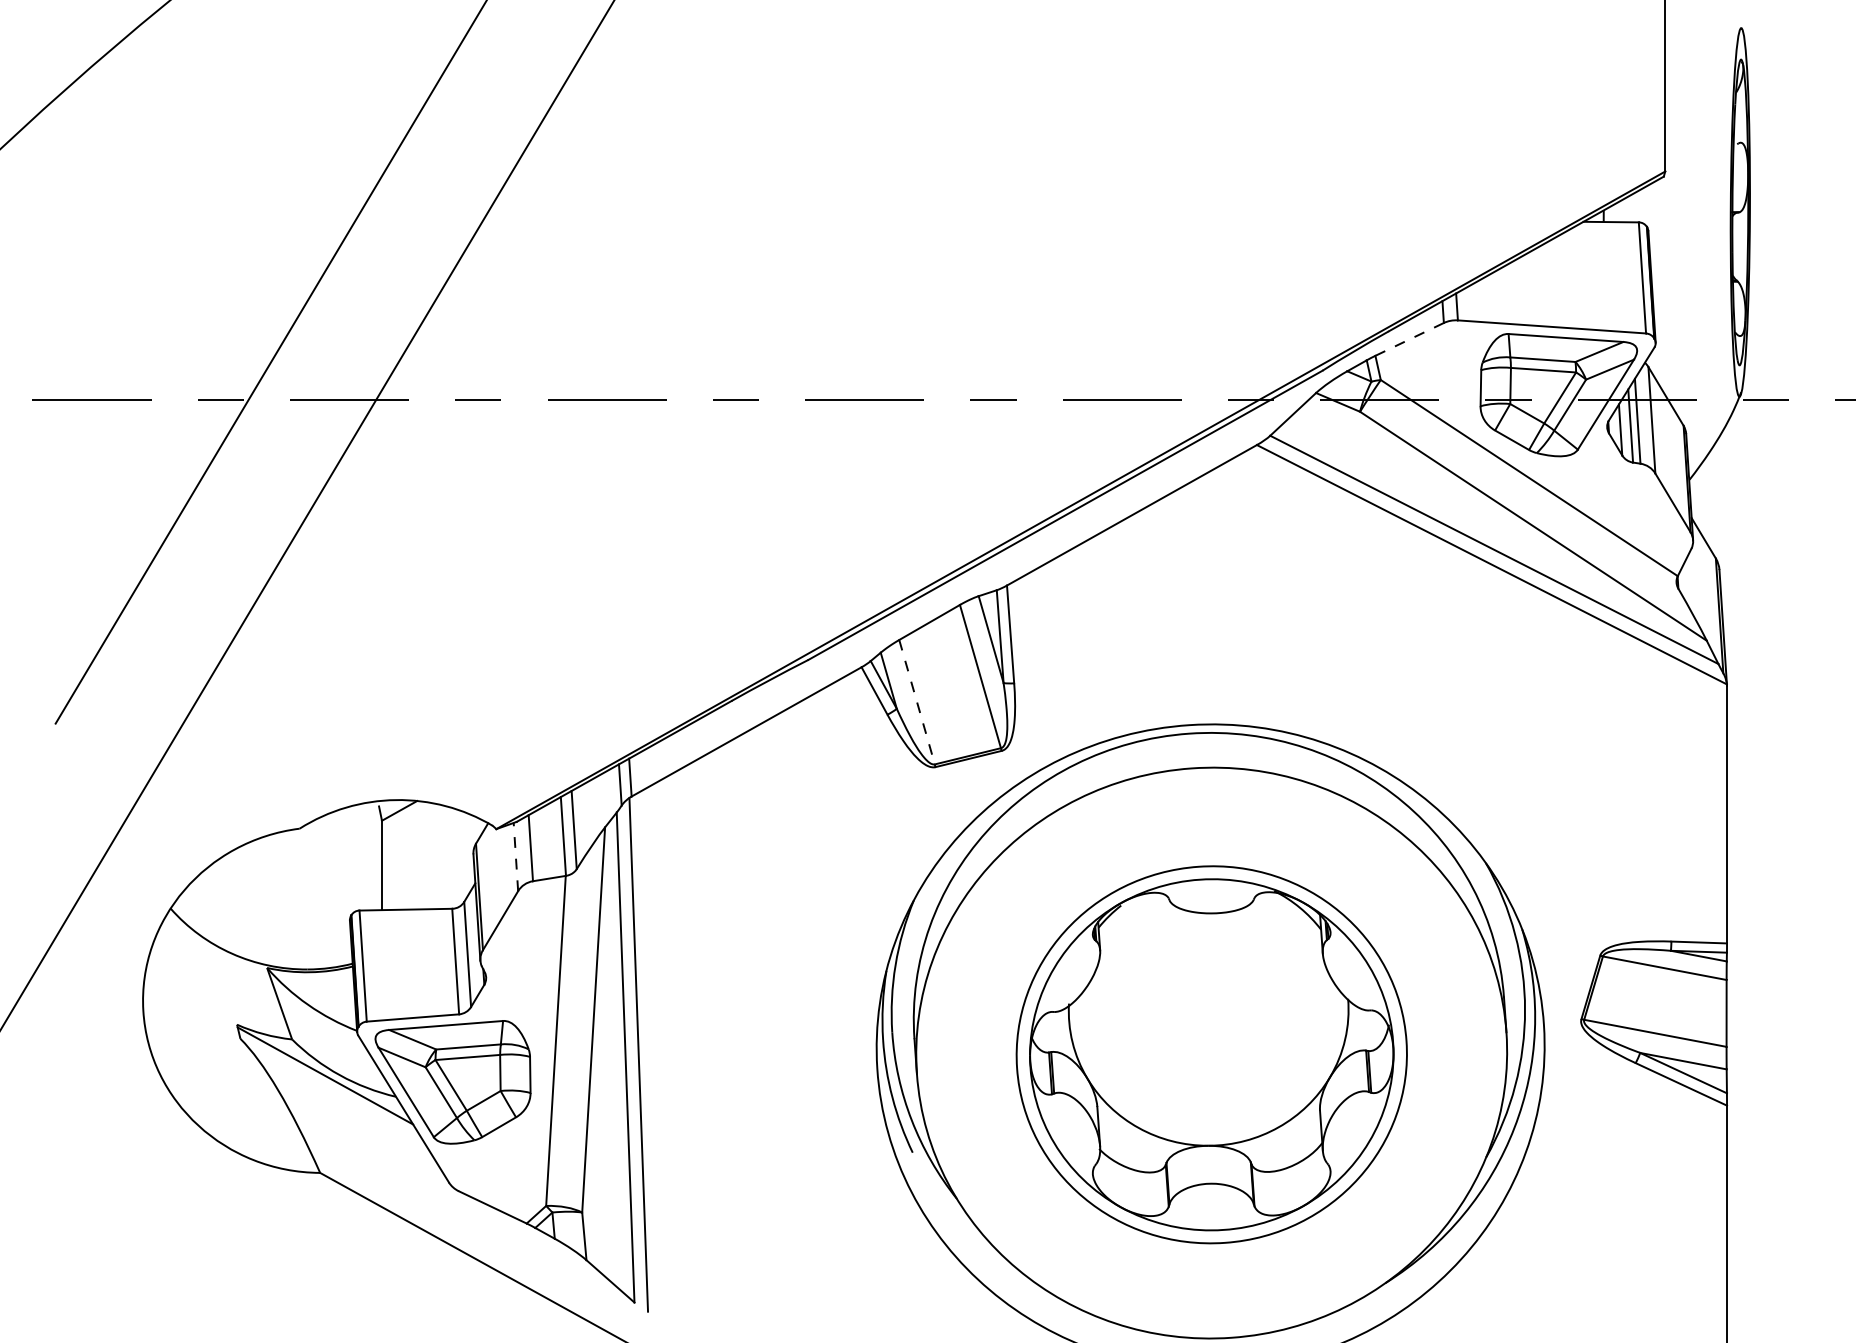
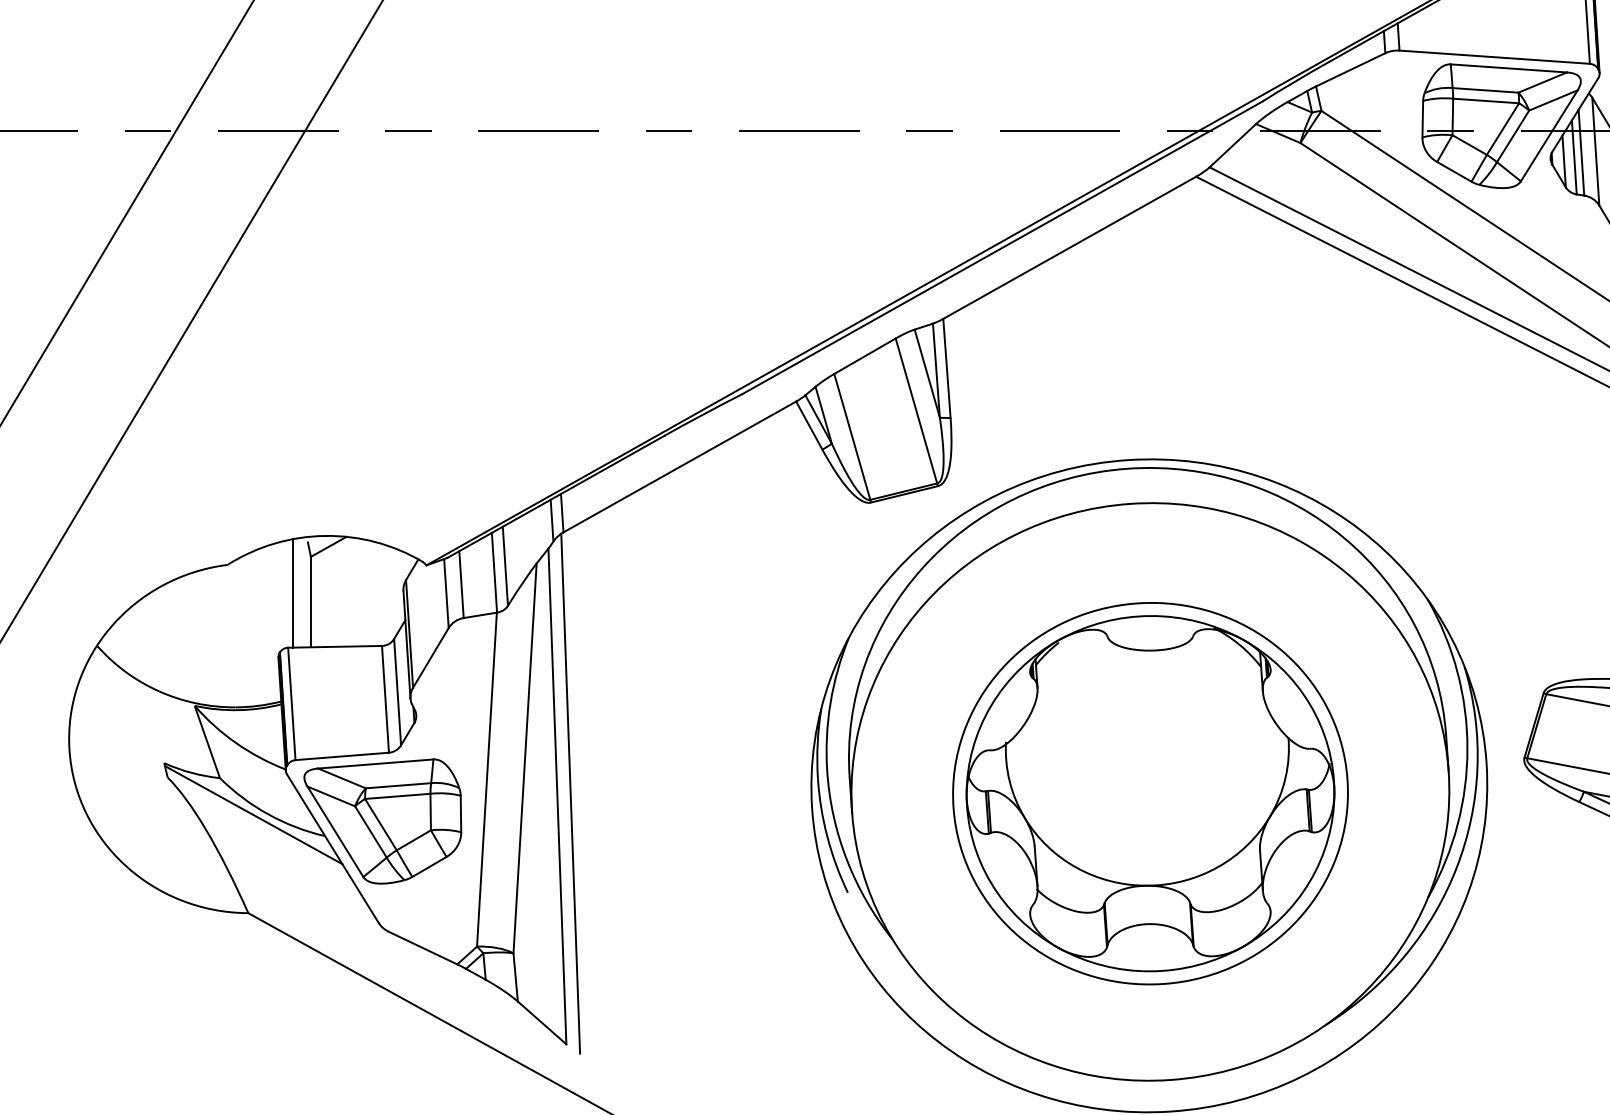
line: (1409, 339) -> (1350, 69), dashed -> solid
line: (917, 702) -> (852, 437), dashed -> solid
line: (363, 856) -> (292, 593), added
line: (515, 856) -> (445, 593), dashed -> solid

